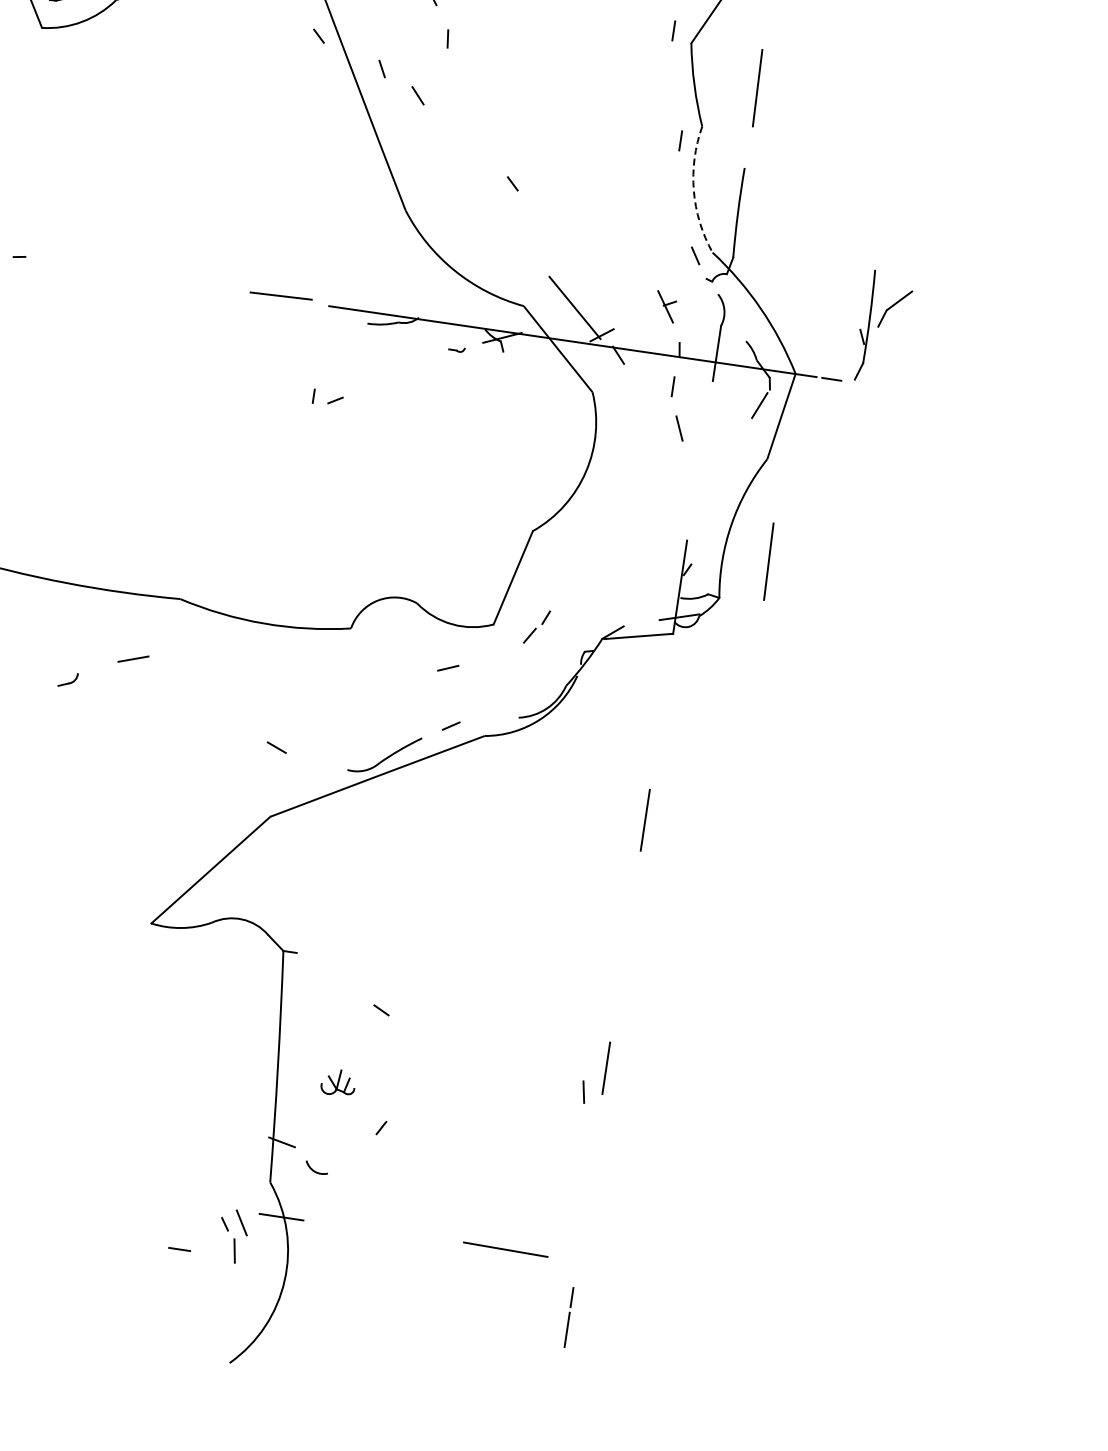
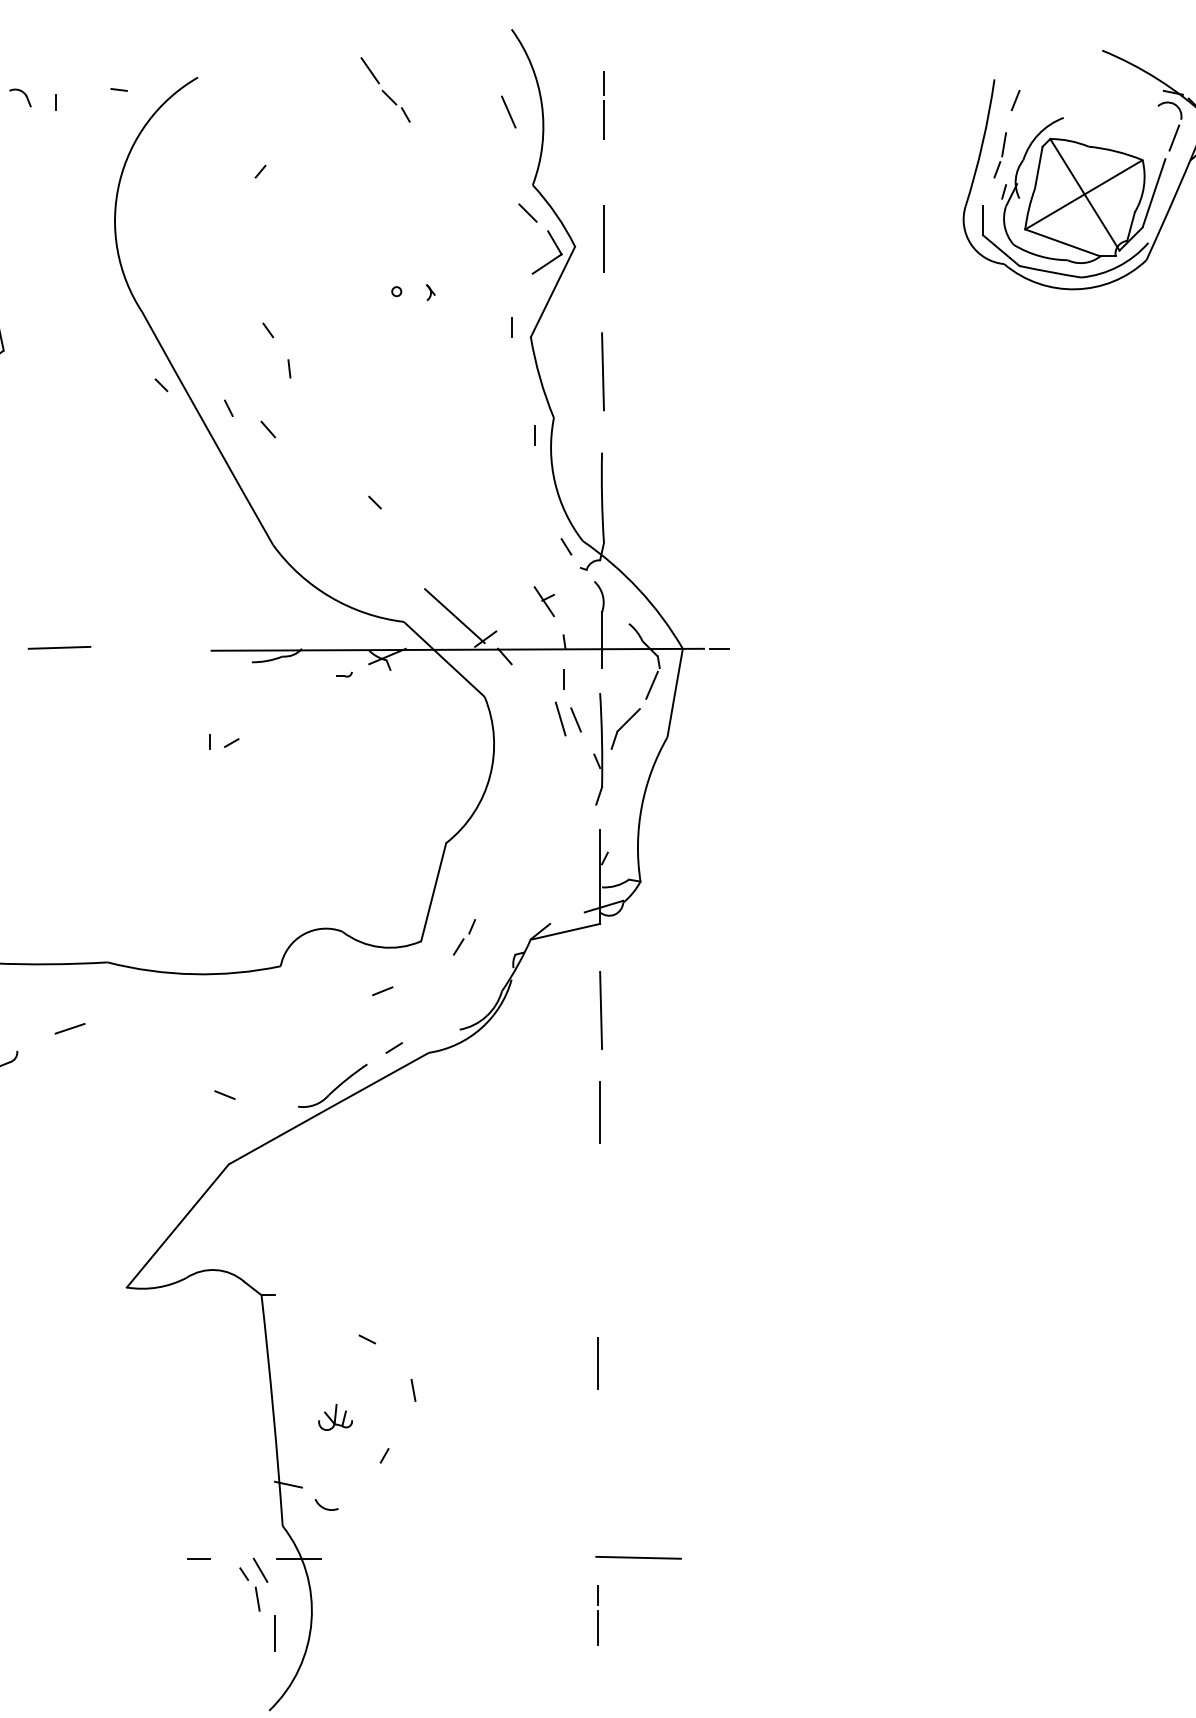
arc: (694, 190) -> (555, 482), dashed -> solid
line: (281, 295) -> (59, 647), moved
part: (883, 328) -> (616, 749), moved
line: (664, 424) -> (560, 718), added
line: (768, 561) -> (600, 1010), moved
line: (583, 1092) -> (413, 1390), moved
line: (179, 1249) -> (198, 1558), moved
line: (505, 1249) -> (638, 1557), moved
line: (247, 1287) -> (275, 1633), added

